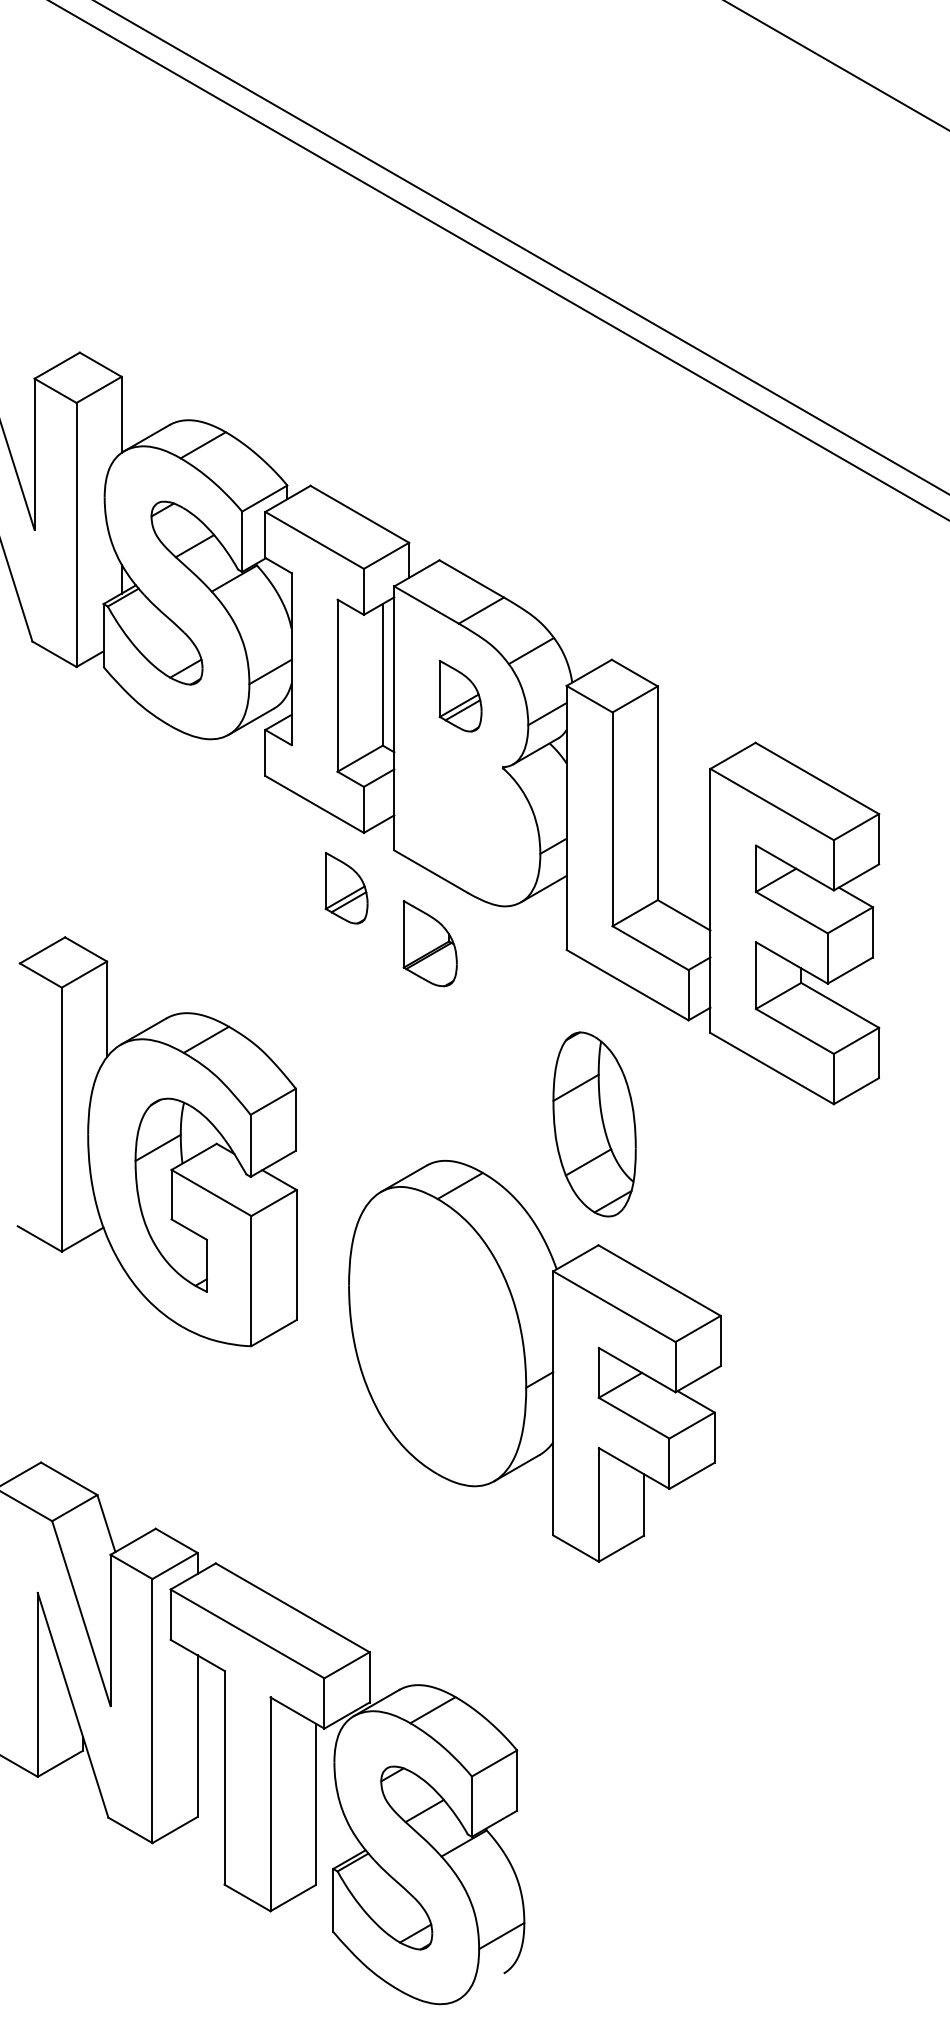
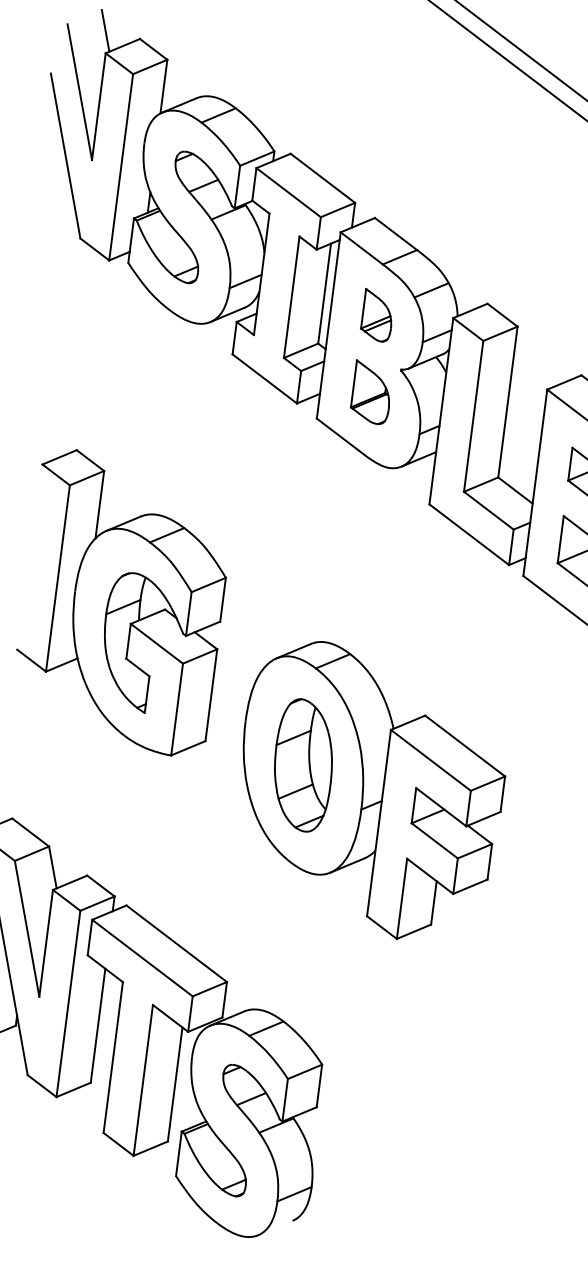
line: (30, 346) -> (105, 30), added
part: (346, 887) -> (279, 440), removed
part: (429, 943) -> (371, 392), moved
part: (594, 1124) -> (303, 765), moved

